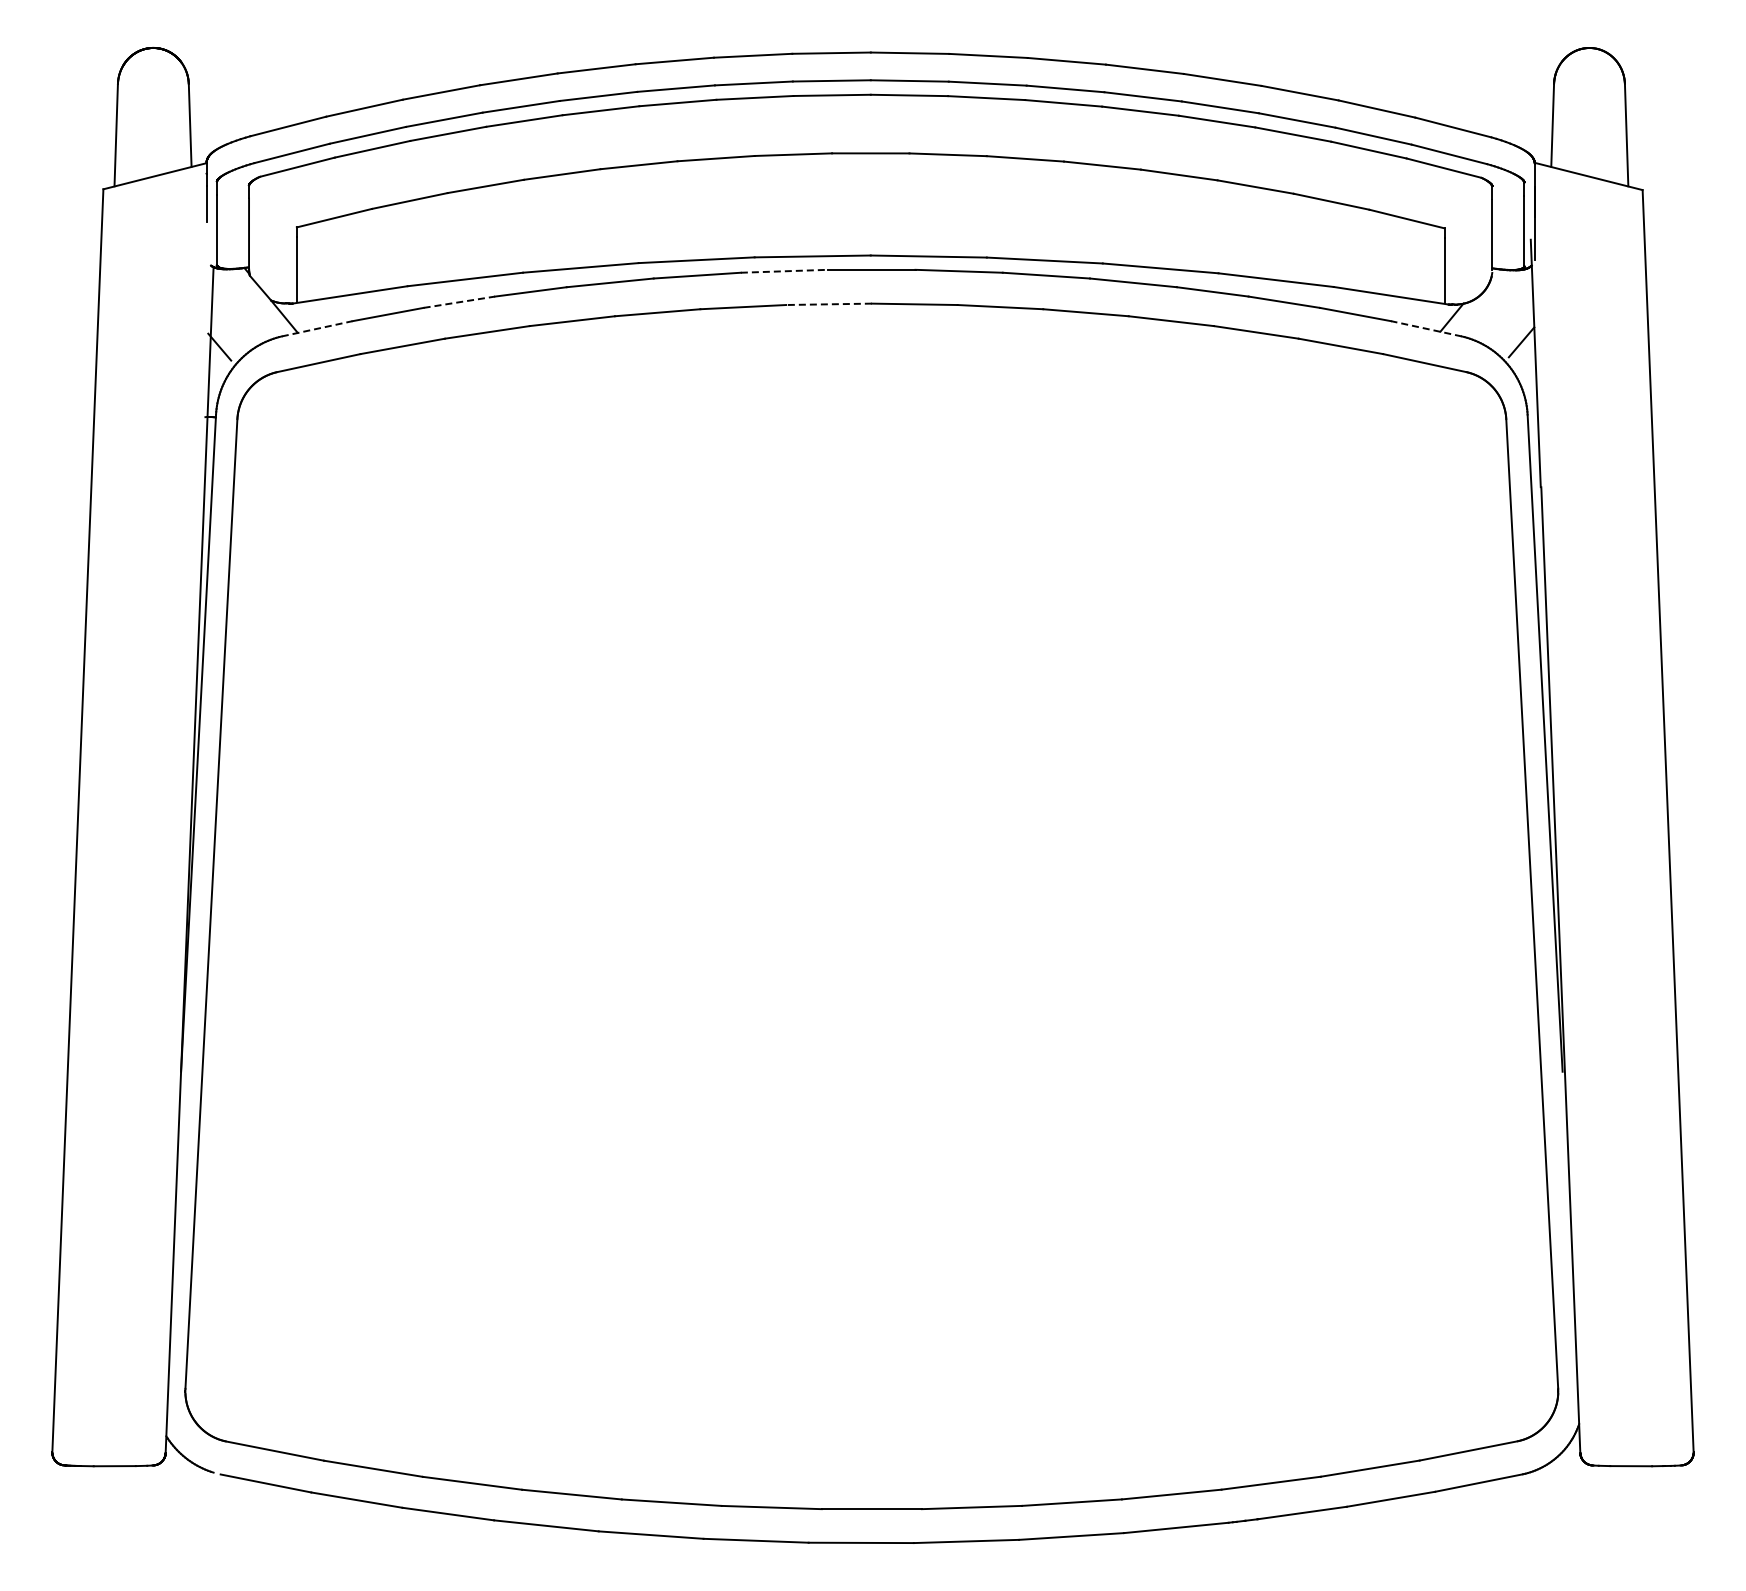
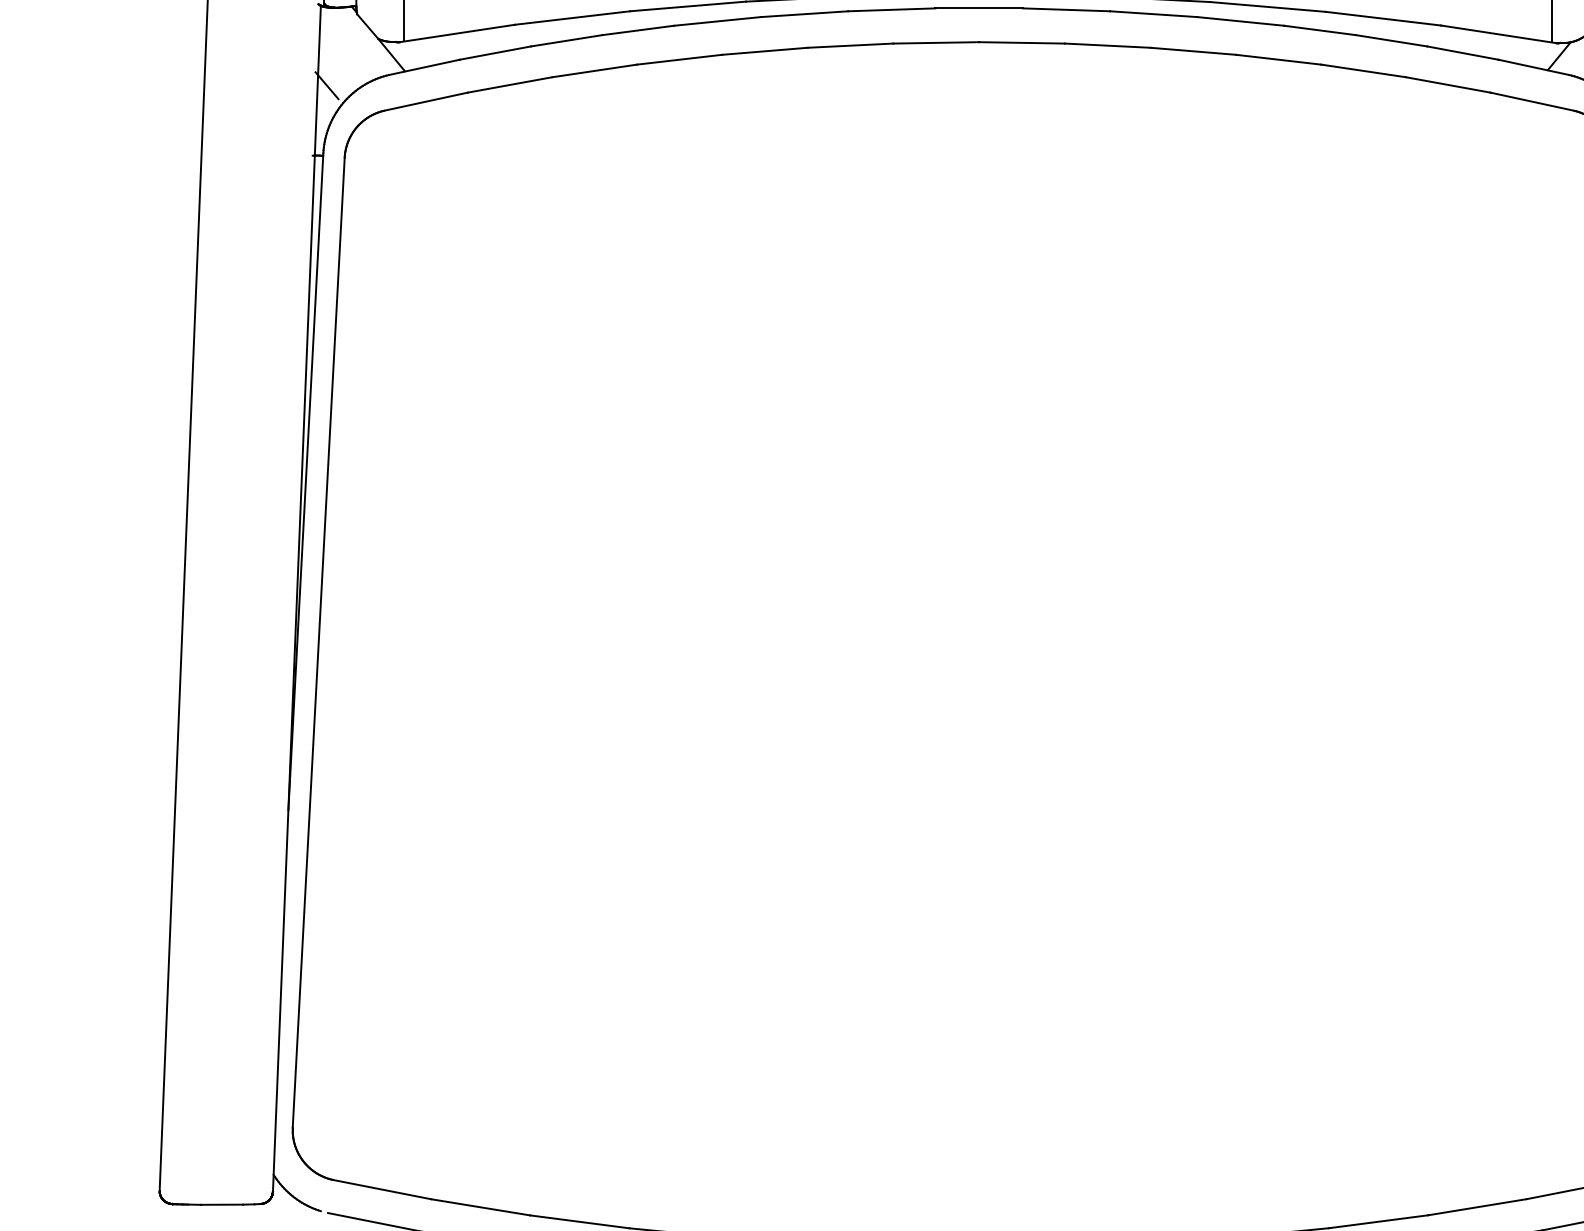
line: (784, 271) -> (891, 10), dashed -> solid
line: (459, 302) -> (566, 41), dashed -> solid
line: (828, 304) -> (935, 43), dashed -> solid
line: (317, 328) -> (424, 67), dashed -> solid
line: (1426, 328) -> (1533, 67), dashed -> solid

